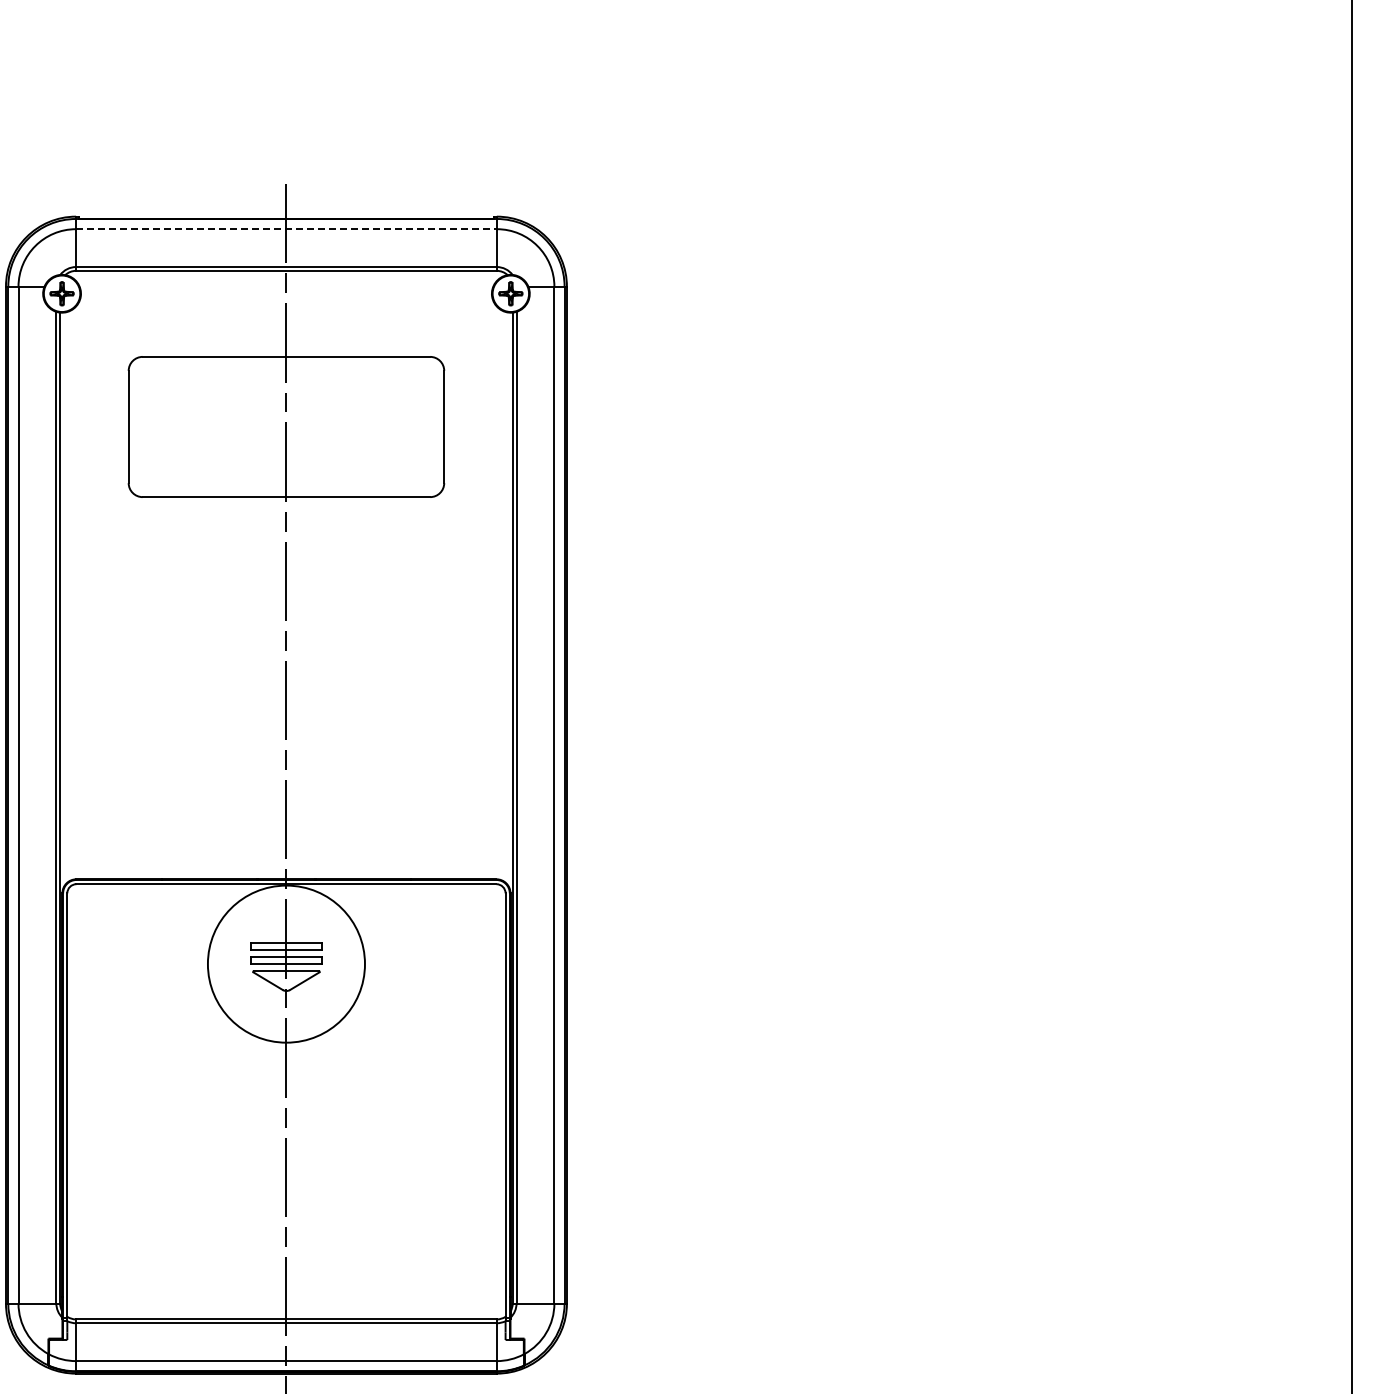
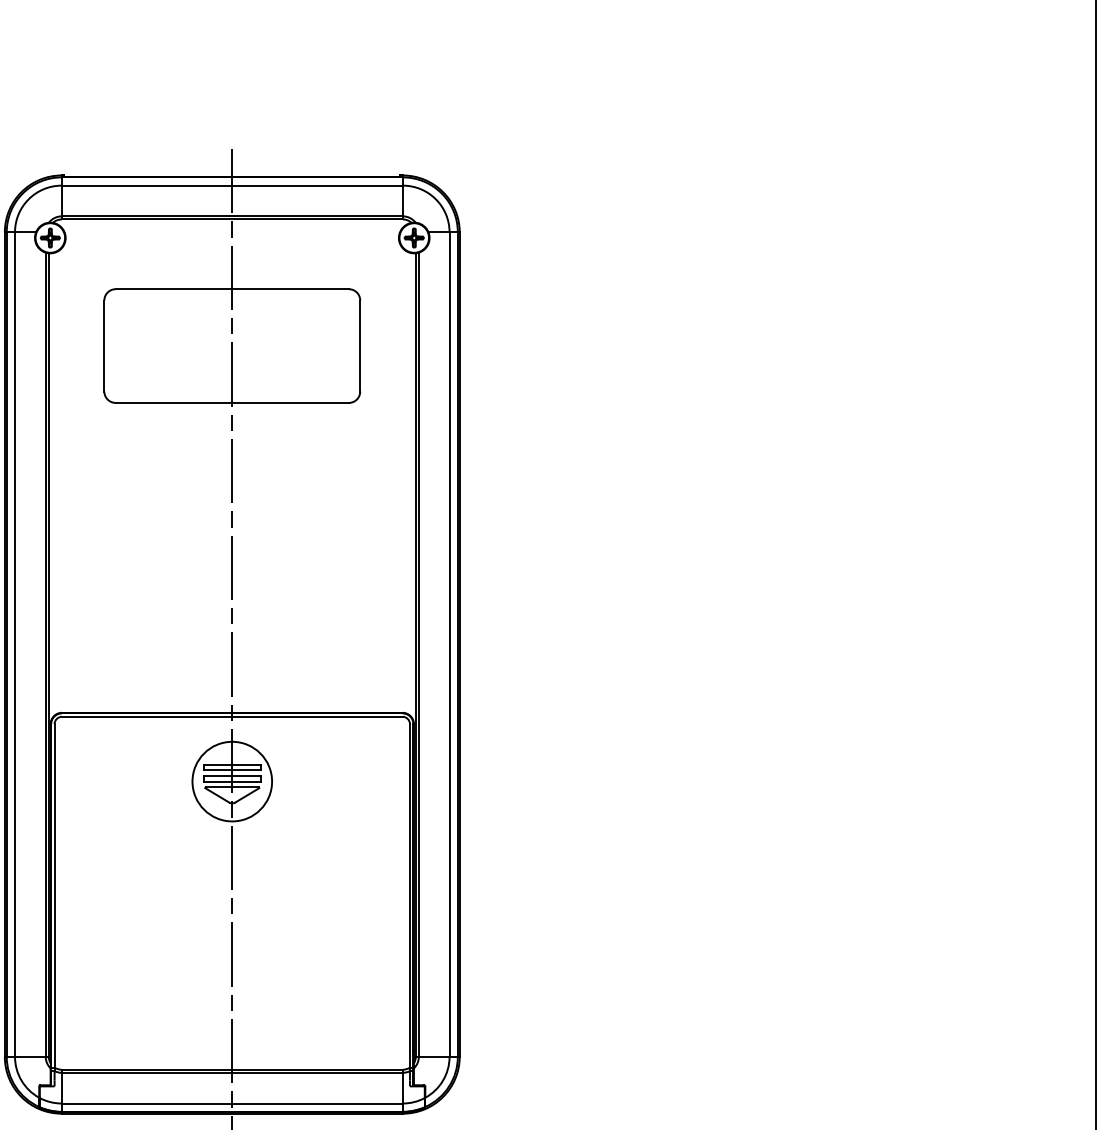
line: (286, 229) -> (232, 185), dashed -> solid
circle: (286, 964) -> (232, 781), size x0.62

